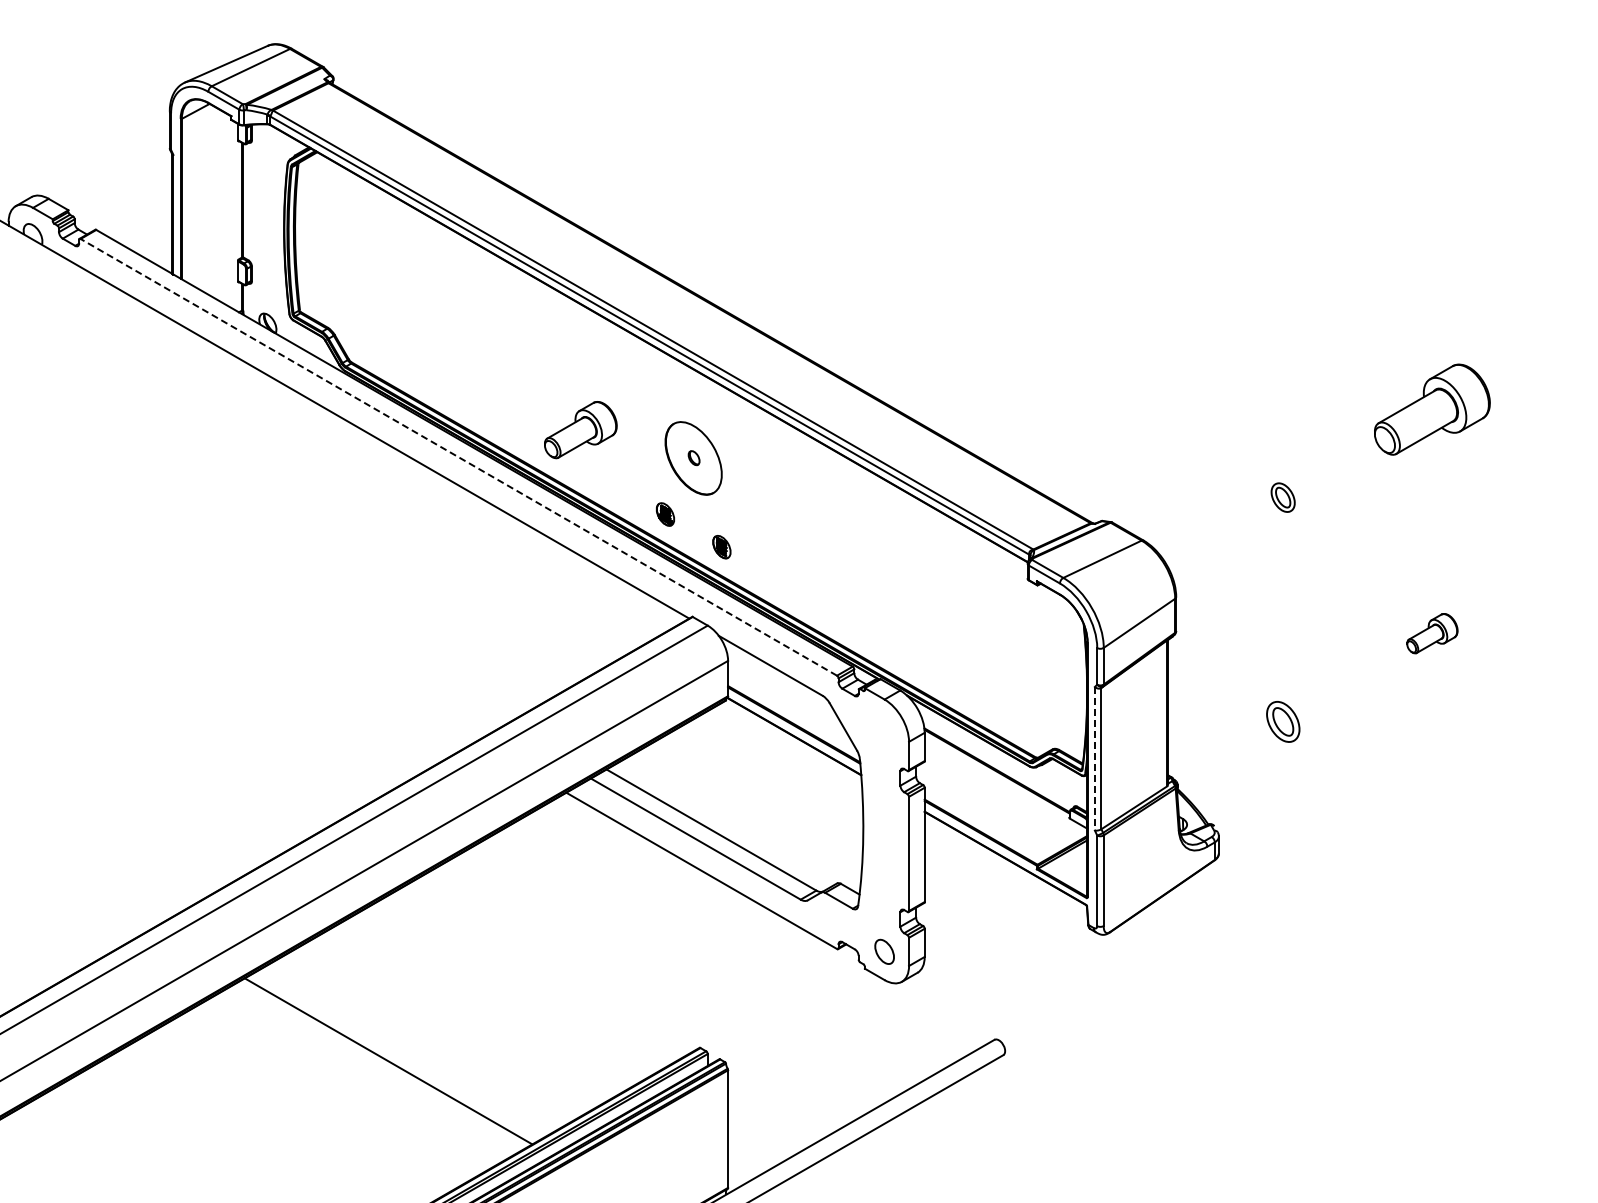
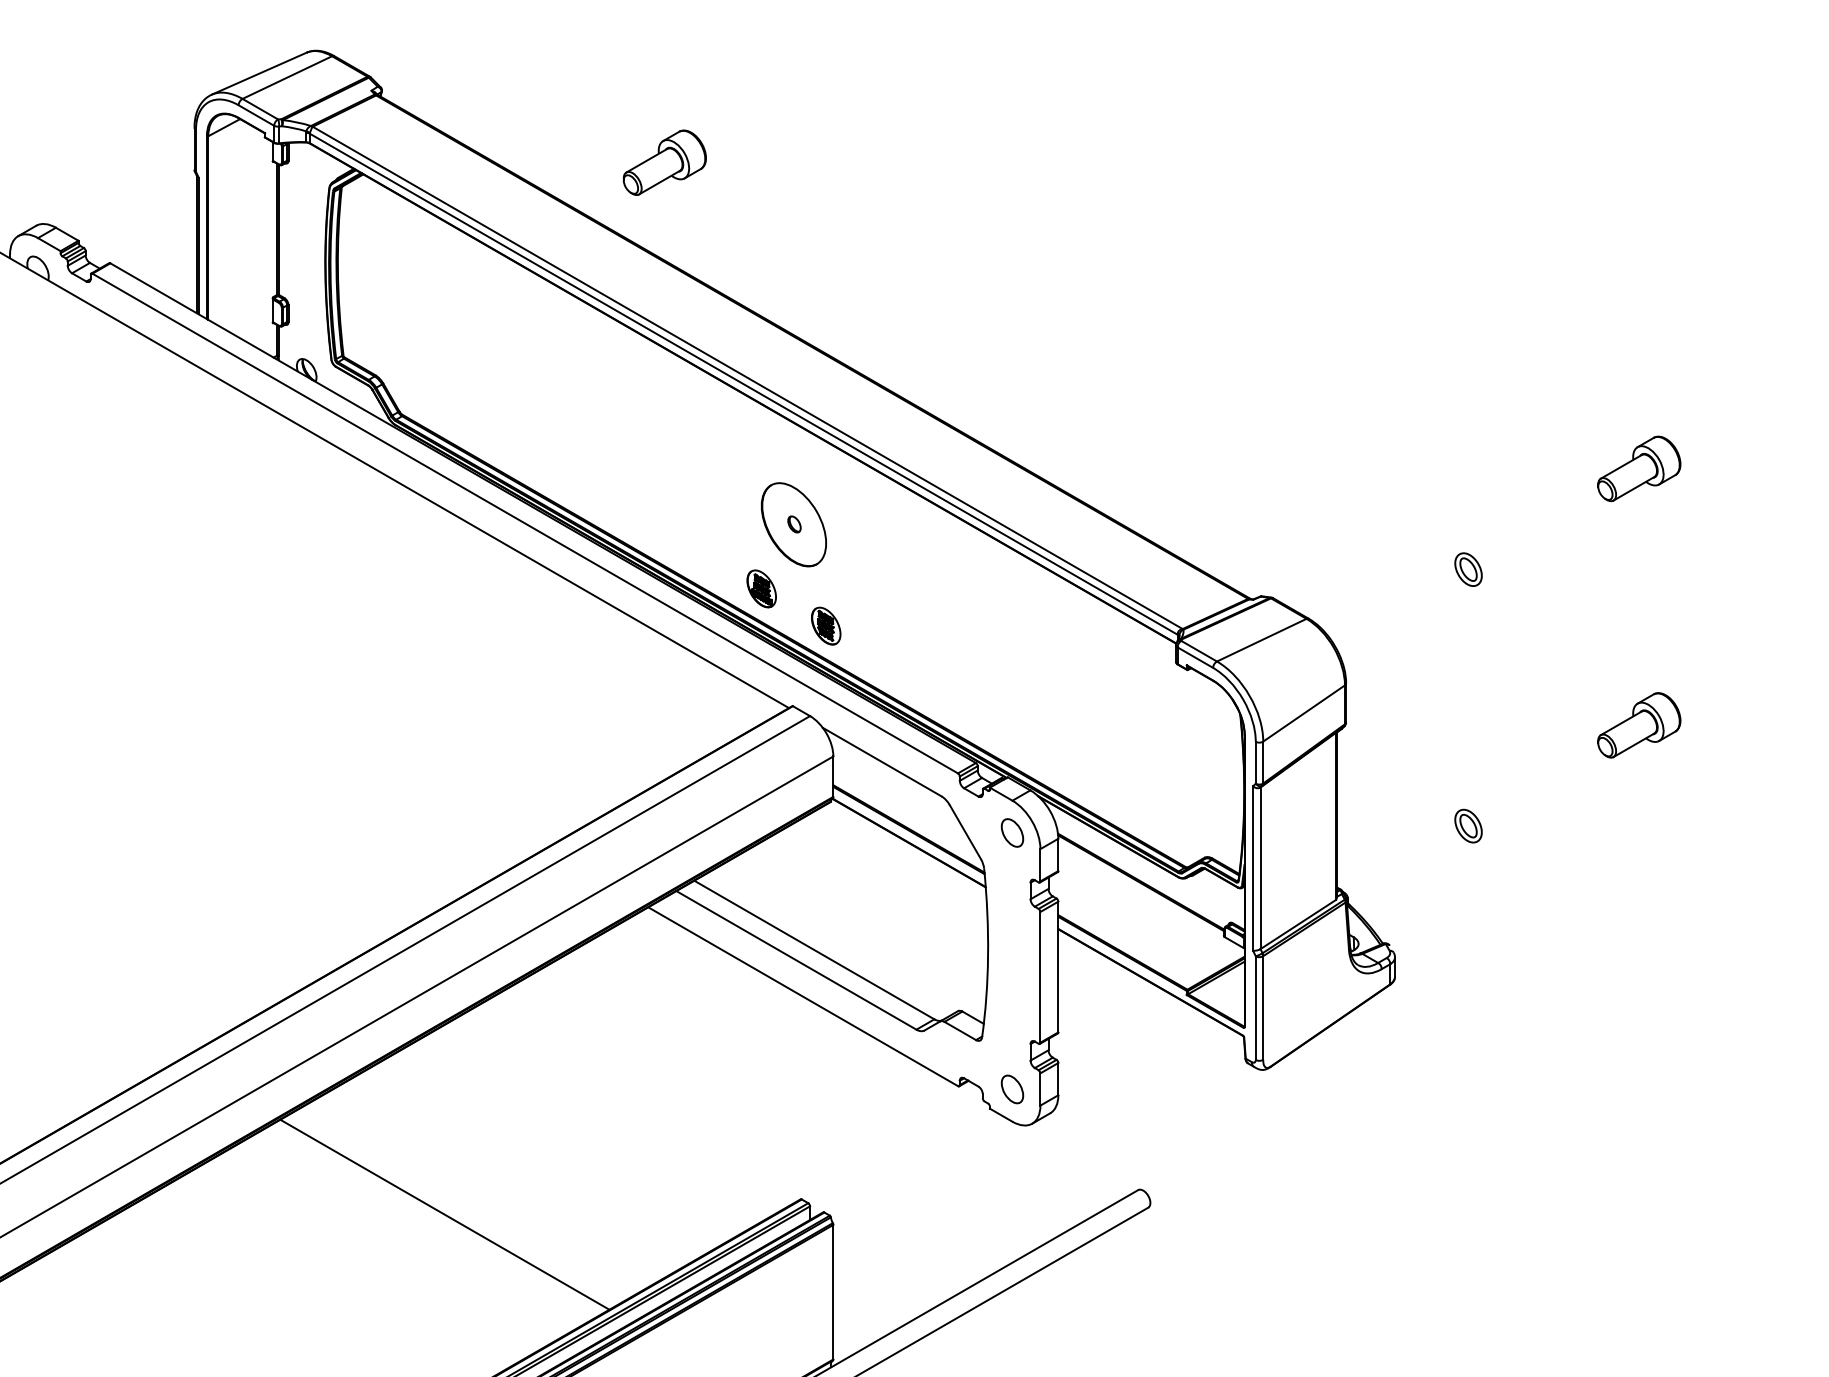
part: (1432, 409) -> (1639, 468), size x0.62
part: (580, 430) -> (664, 163), moved
line: (458, 457) -> (524, 523), dashed -> solid
part: (665, 514) -> (761, 588), size x1.43
part: (721, 547) -> (825, 626), size x1.43
part: (1432, 633) -> (1639, 725), size x1.43
part: (1282, 721) -> (1467, 825), size x0.71
part: (884, 727) -> (1012, 832), added
line: (1094, 758) -> (1252, 868), dashed -> solid

